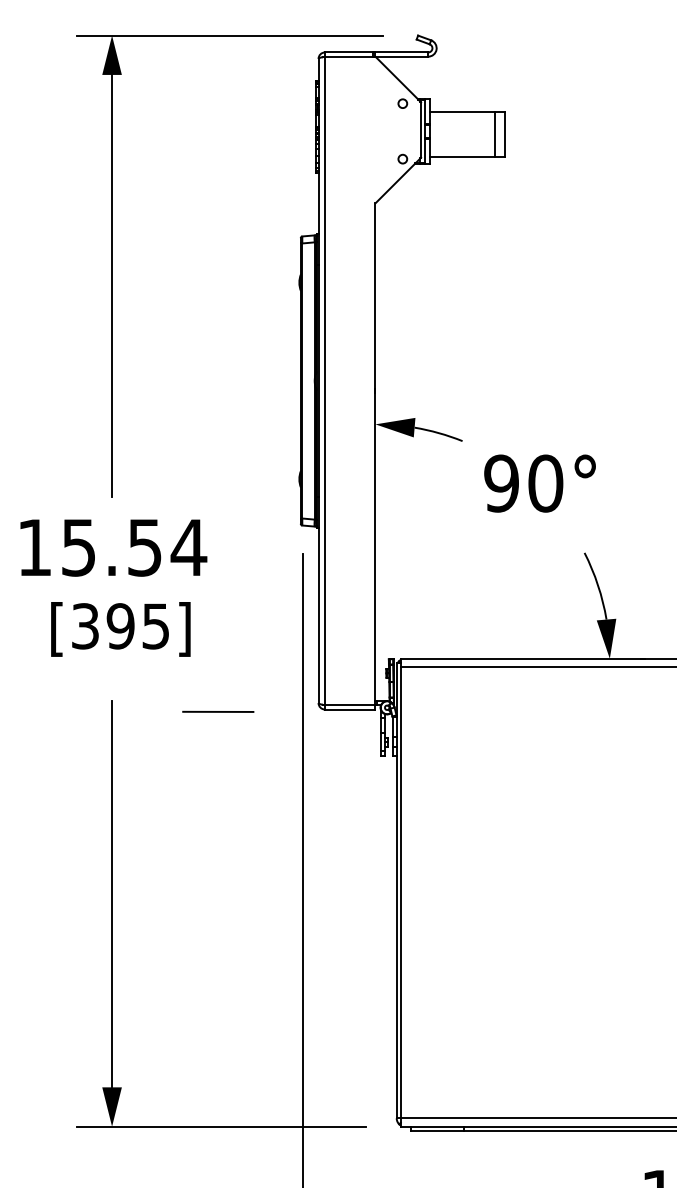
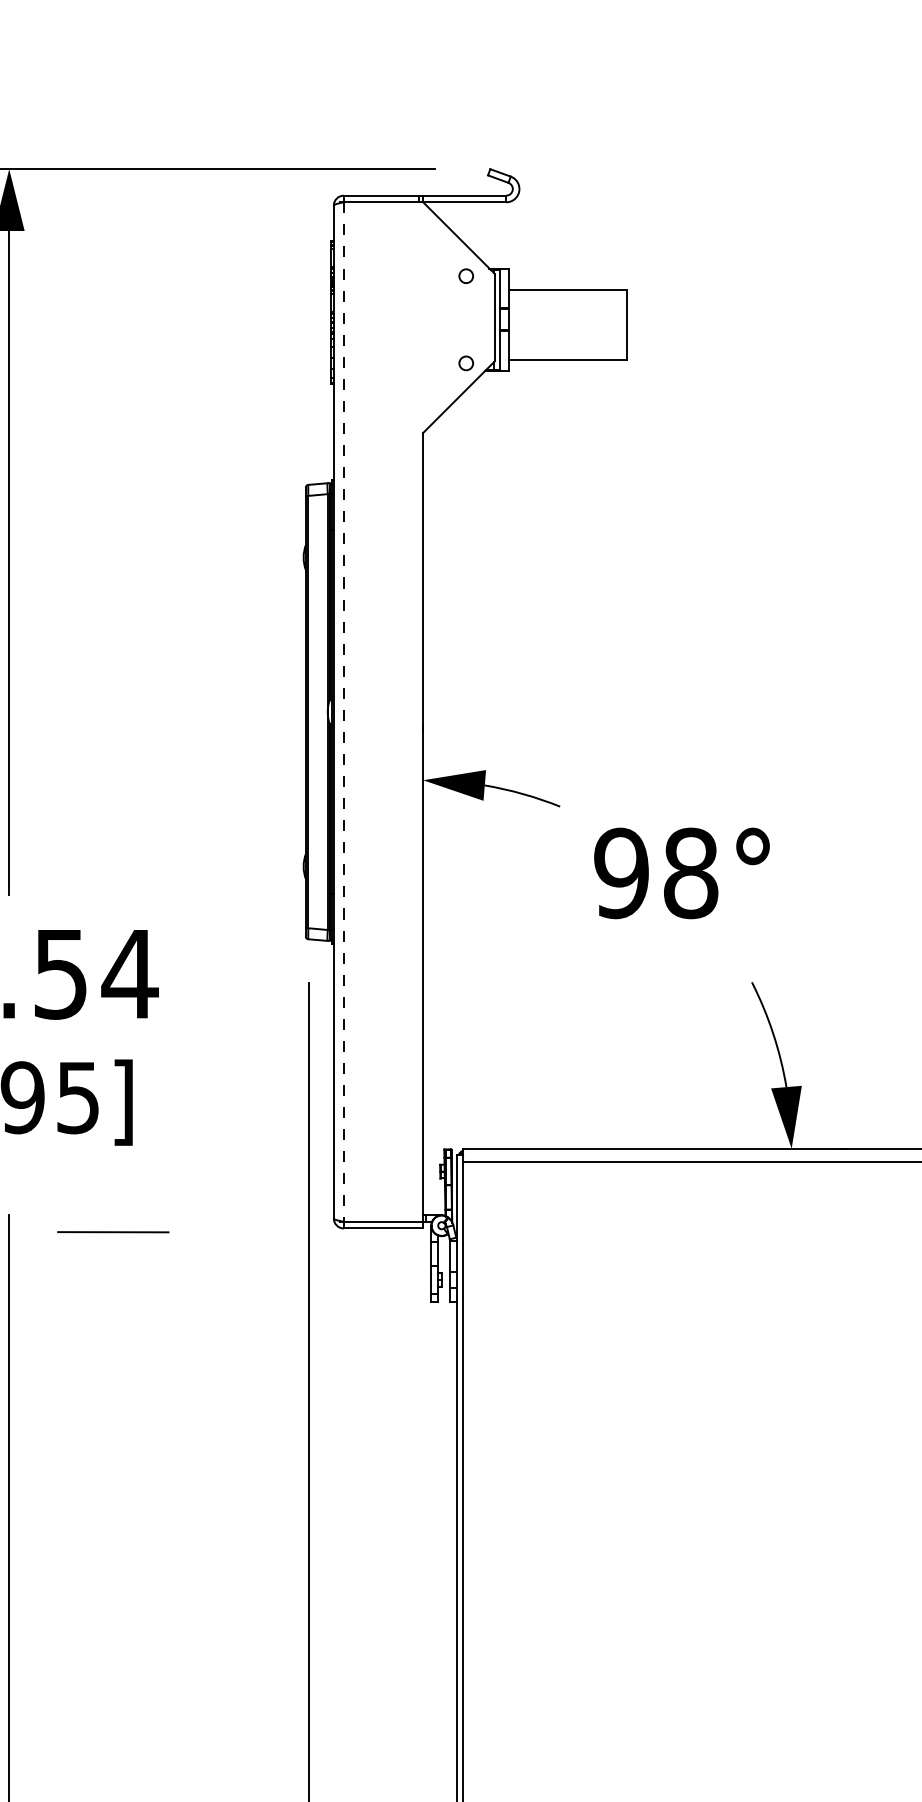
line: (494, 134) -> (610, 324), removed
line: (324, 381) -> (343, 712), solid -> dashed
text: (545, 483) -> (690, 873), 90° -> 98°
line: (218, 711) -> (113, 1231), moved

